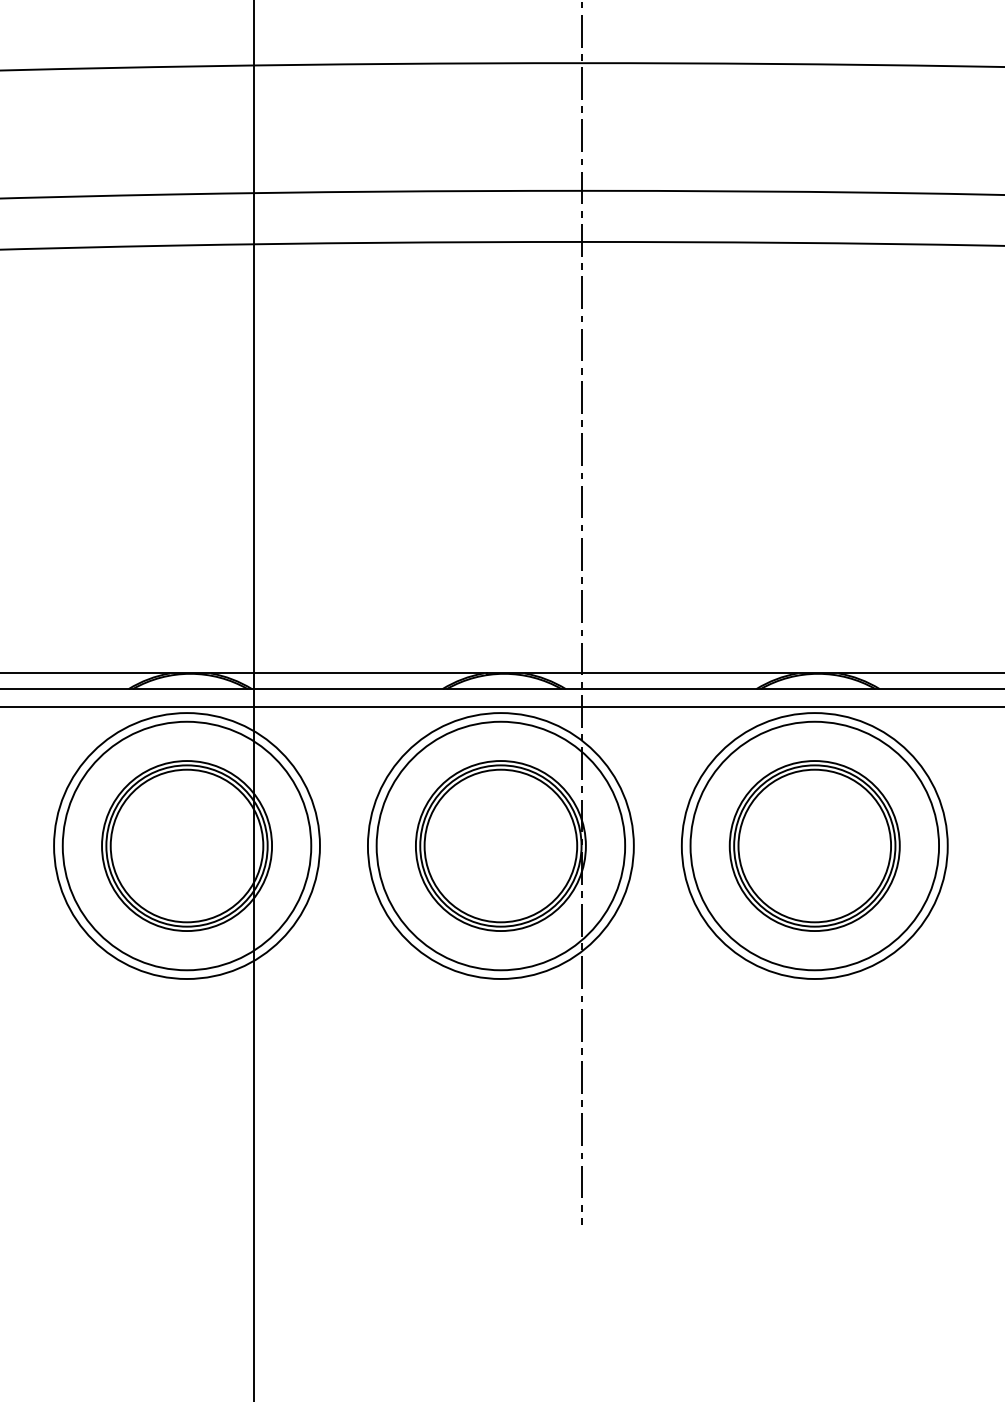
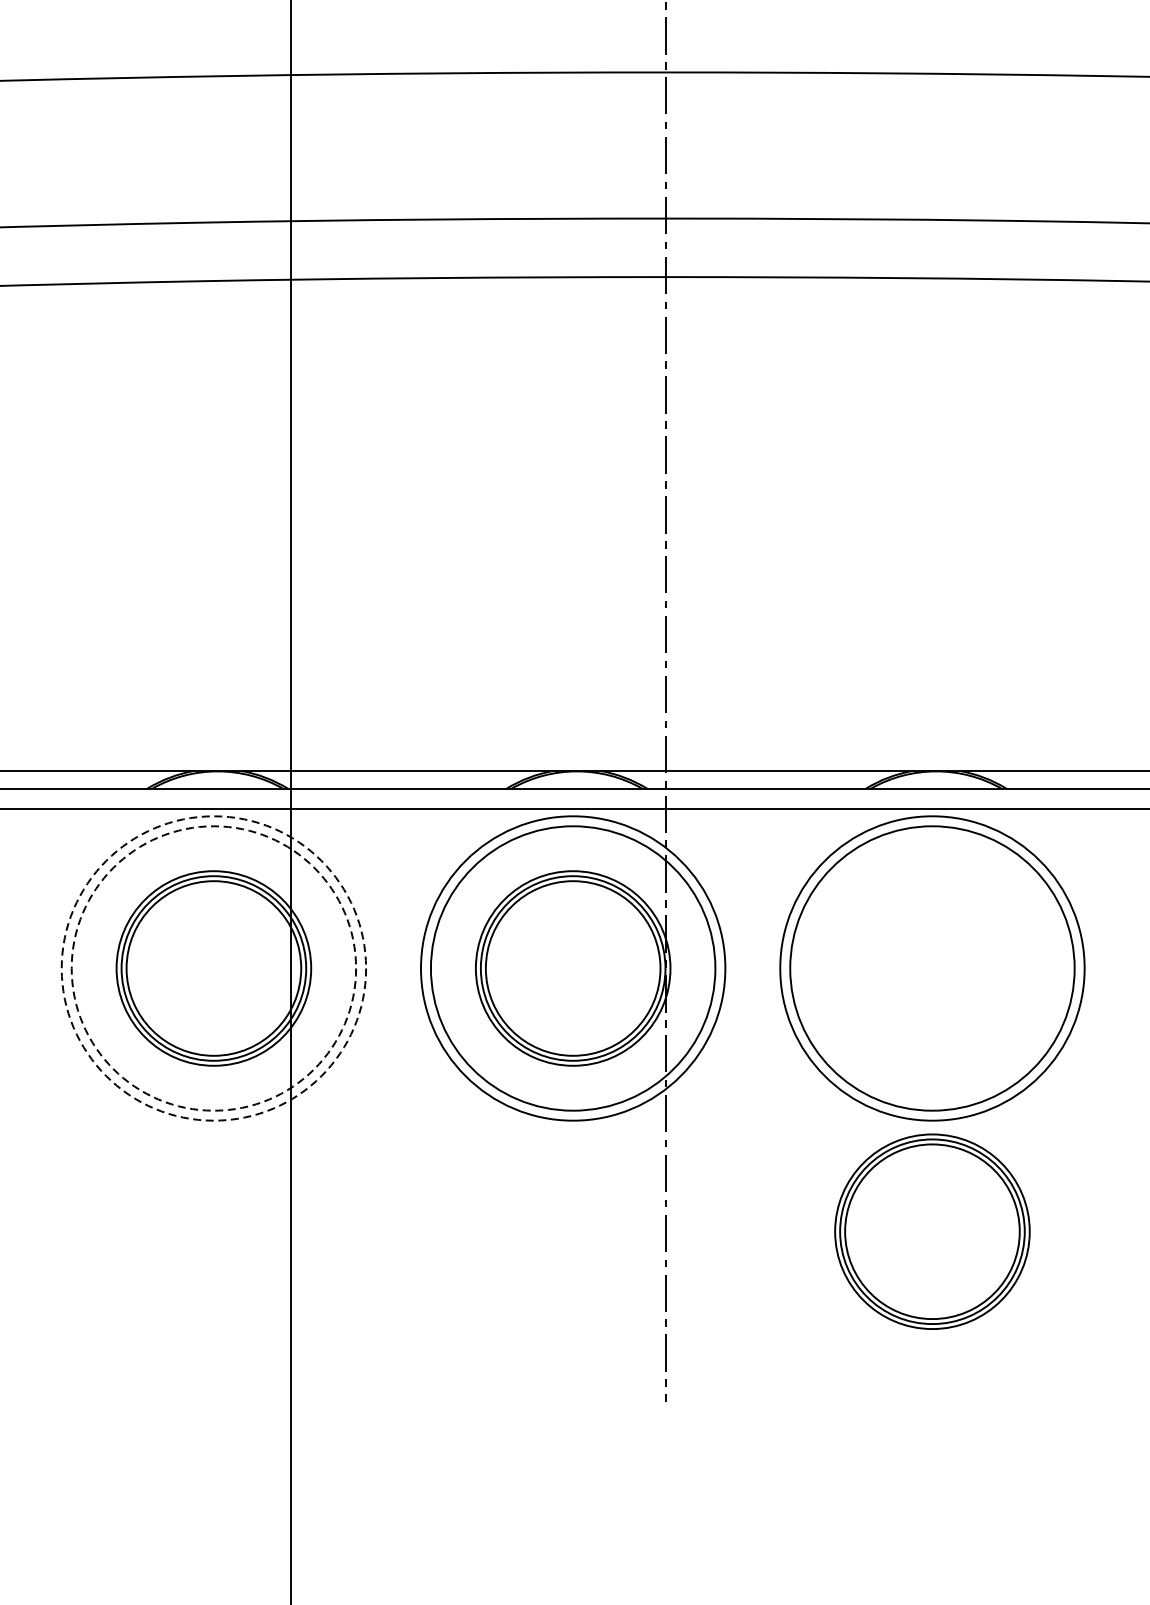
circle: (186, 845) -> (213, 967), solid -> dashed
circle: (186, 845) -> (213, 967), solid -> dashed
part: (814, 845) -> (932, 1231), moved

